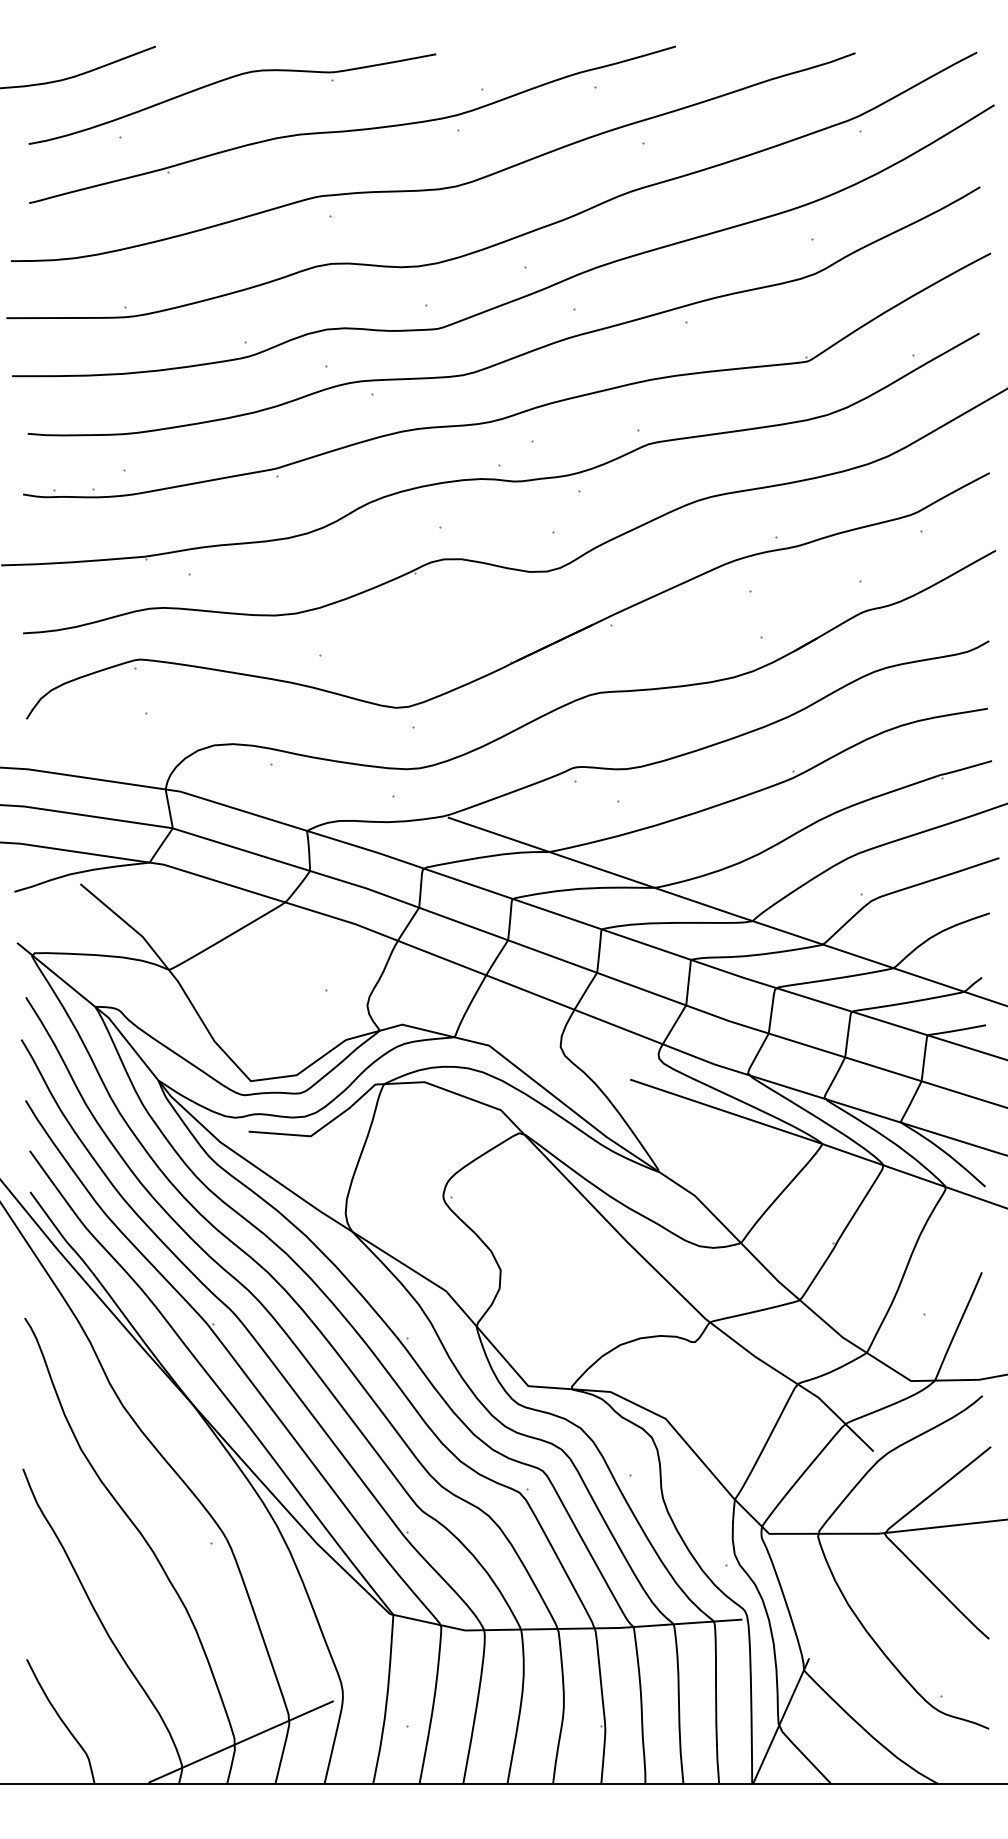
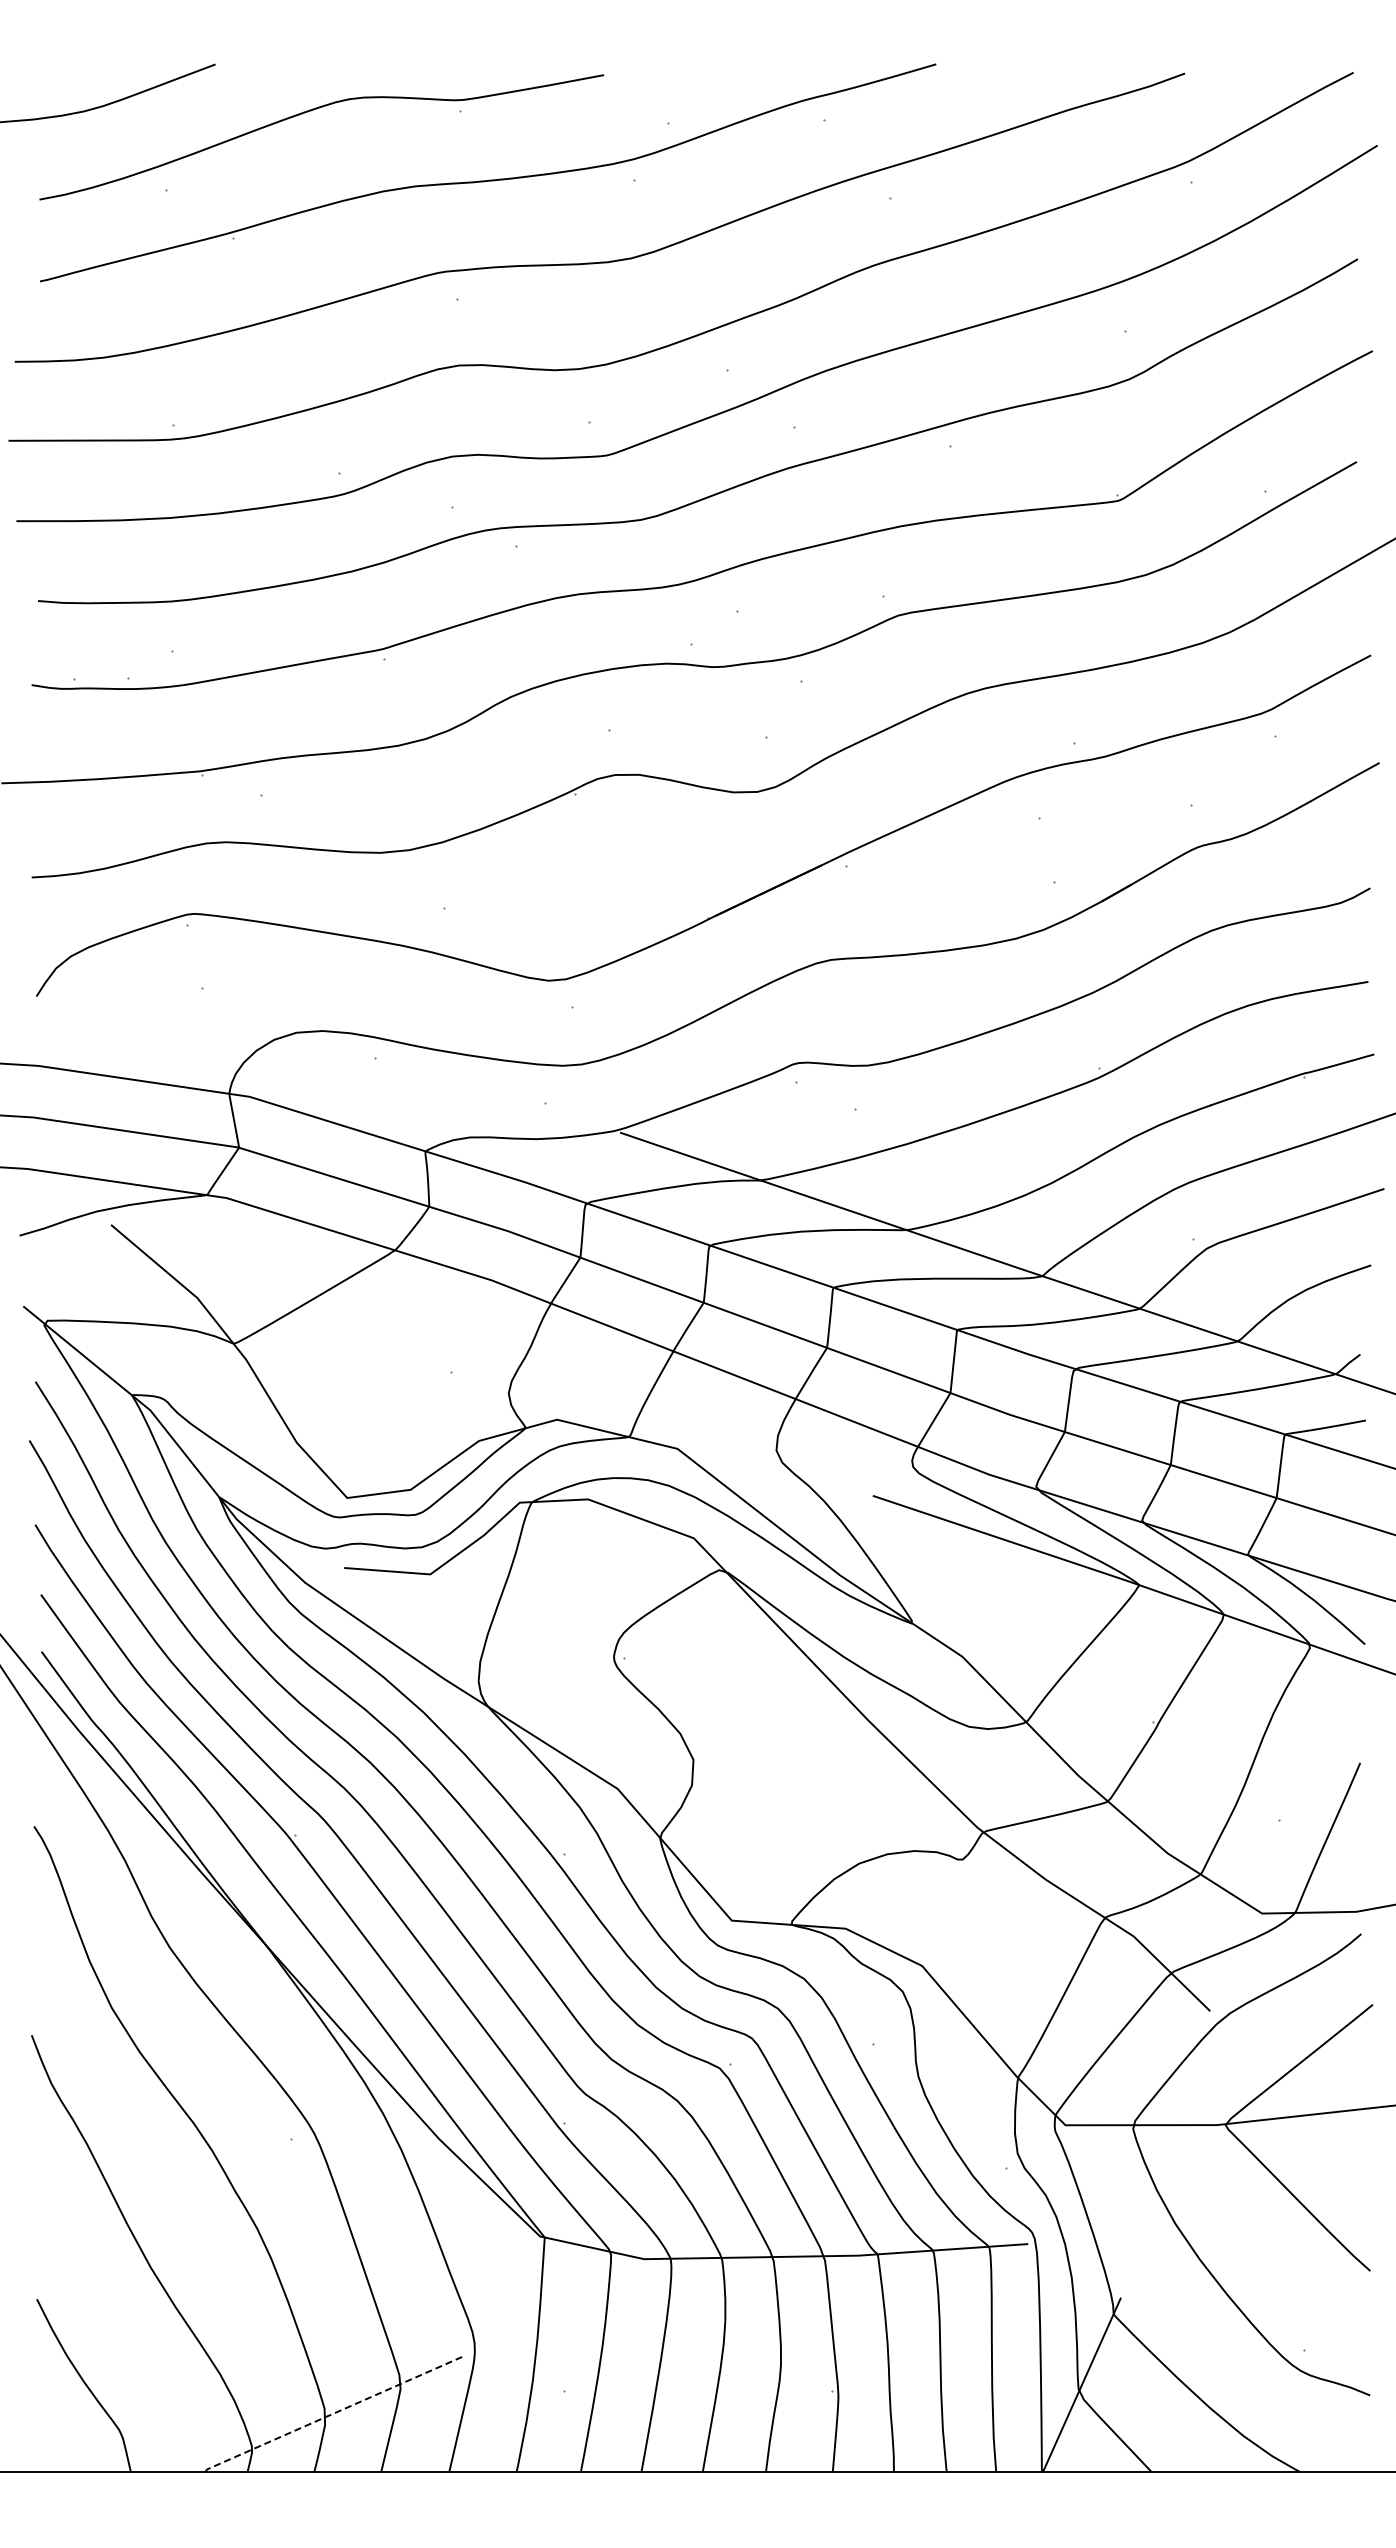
line: (240, 1742) -> (332, 2414), solid -> dashed

